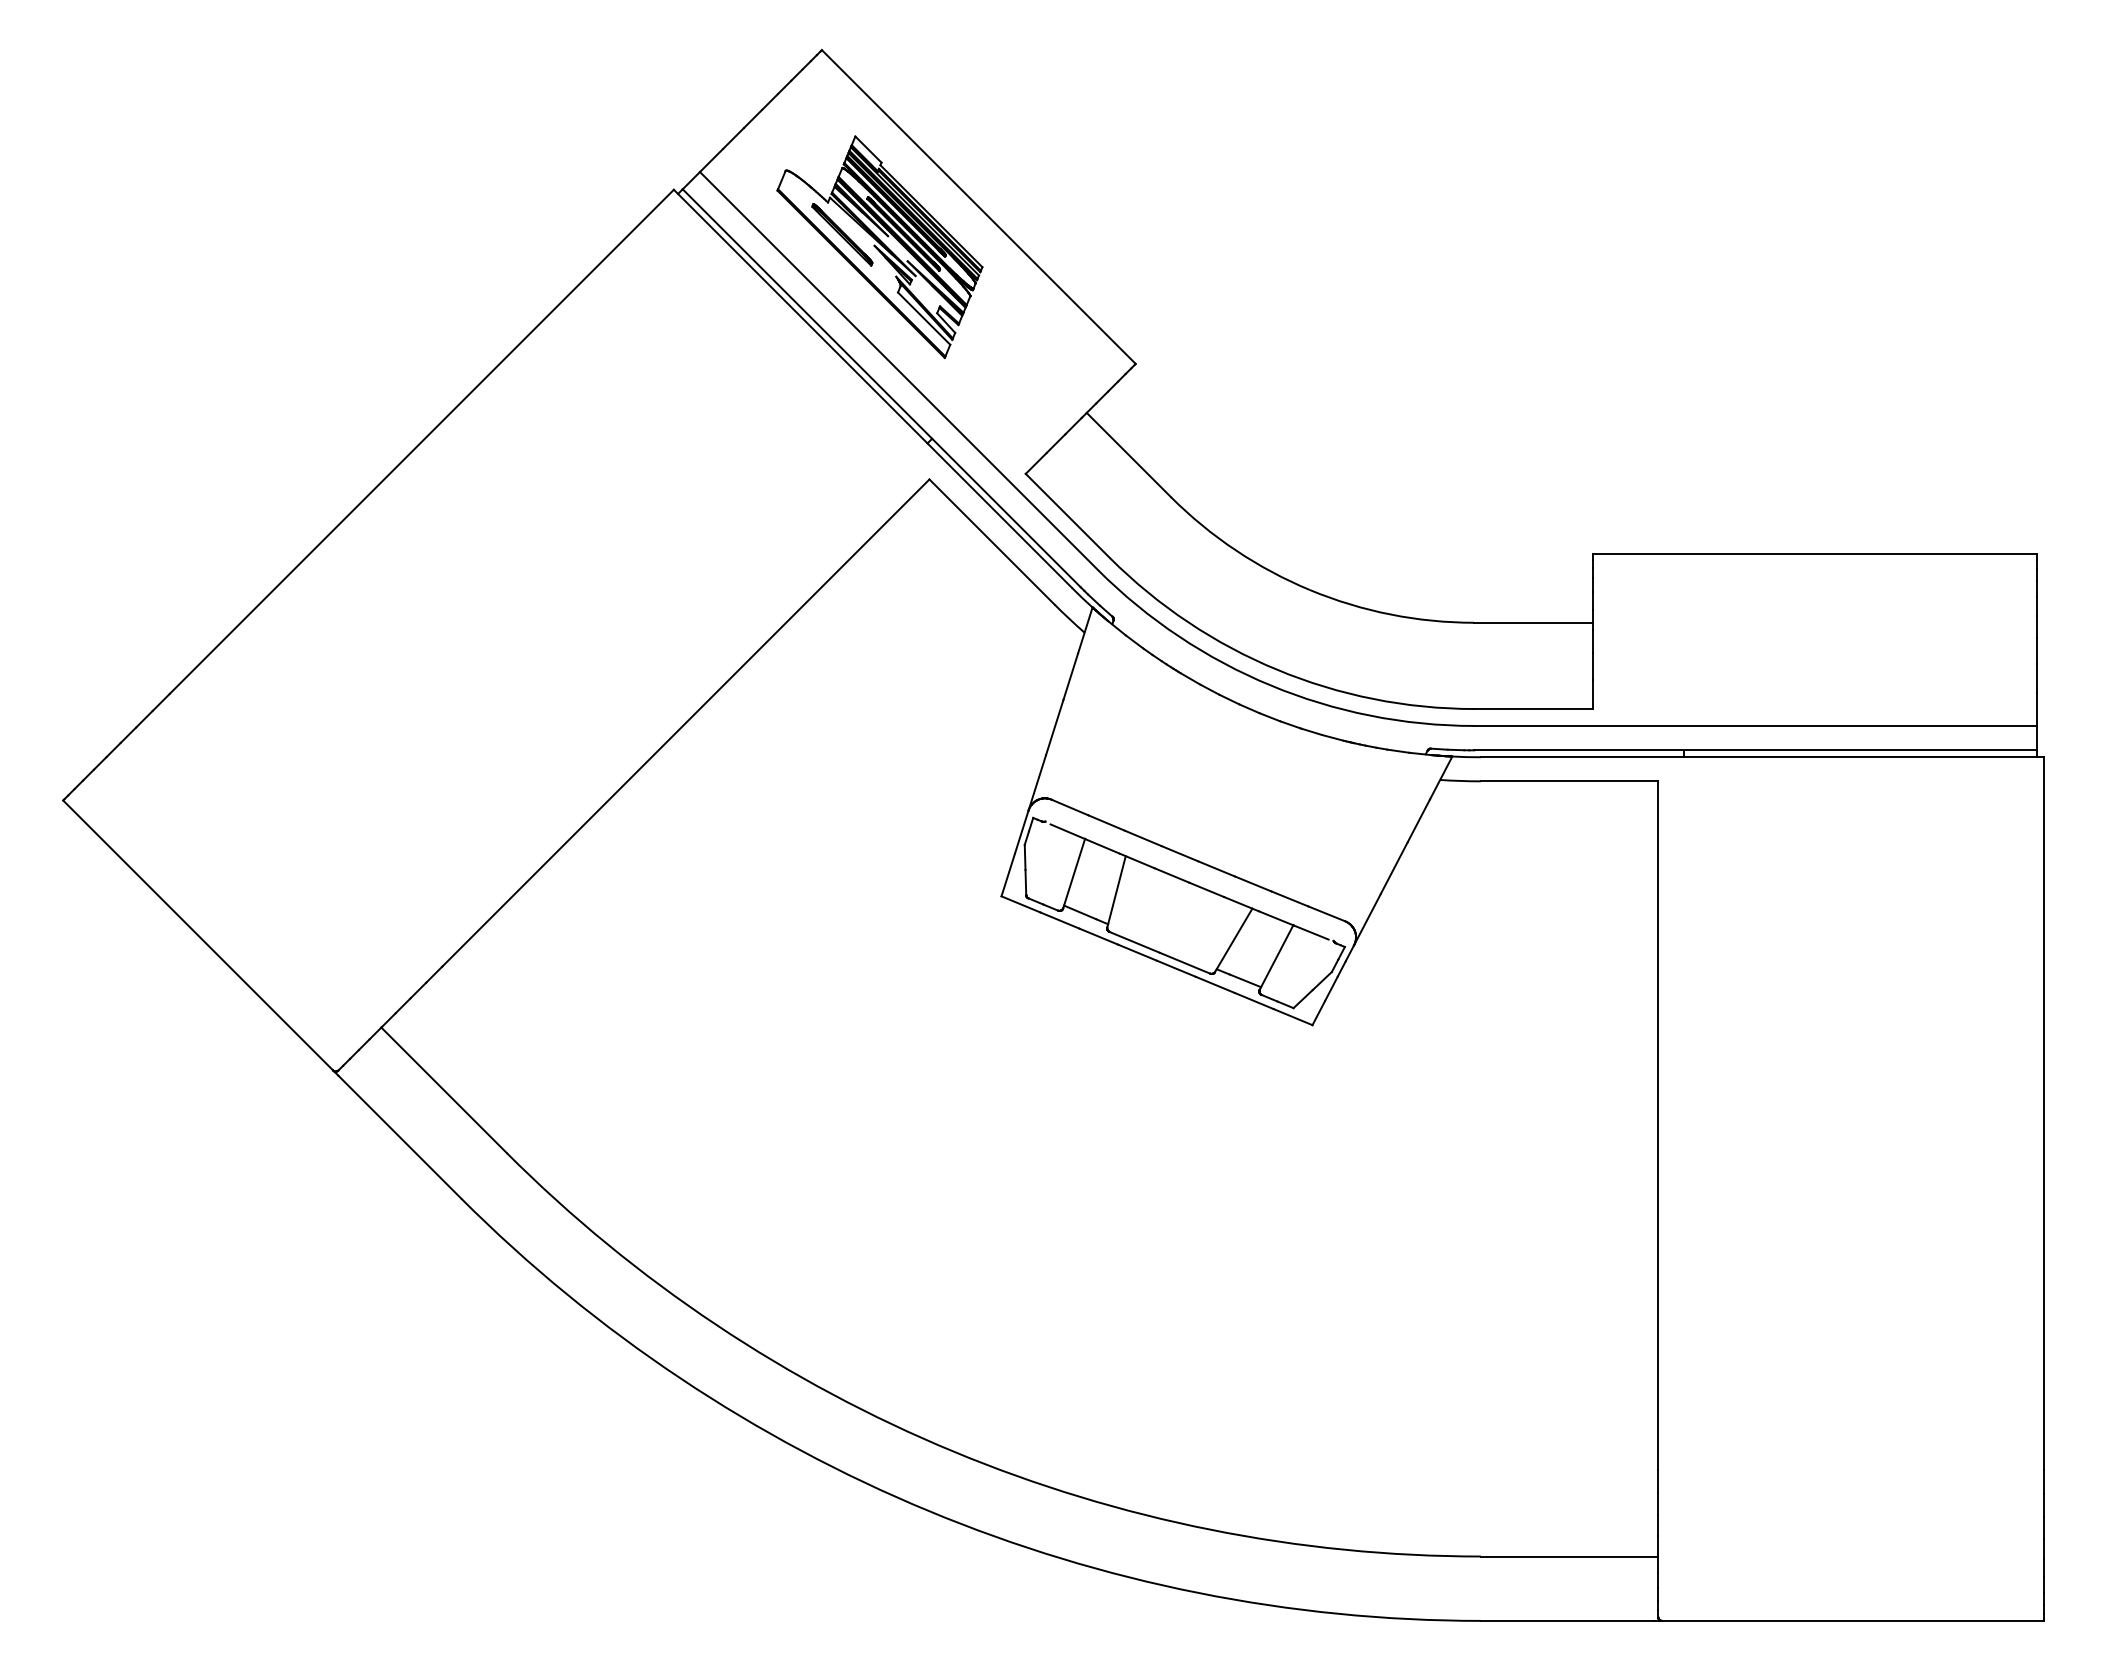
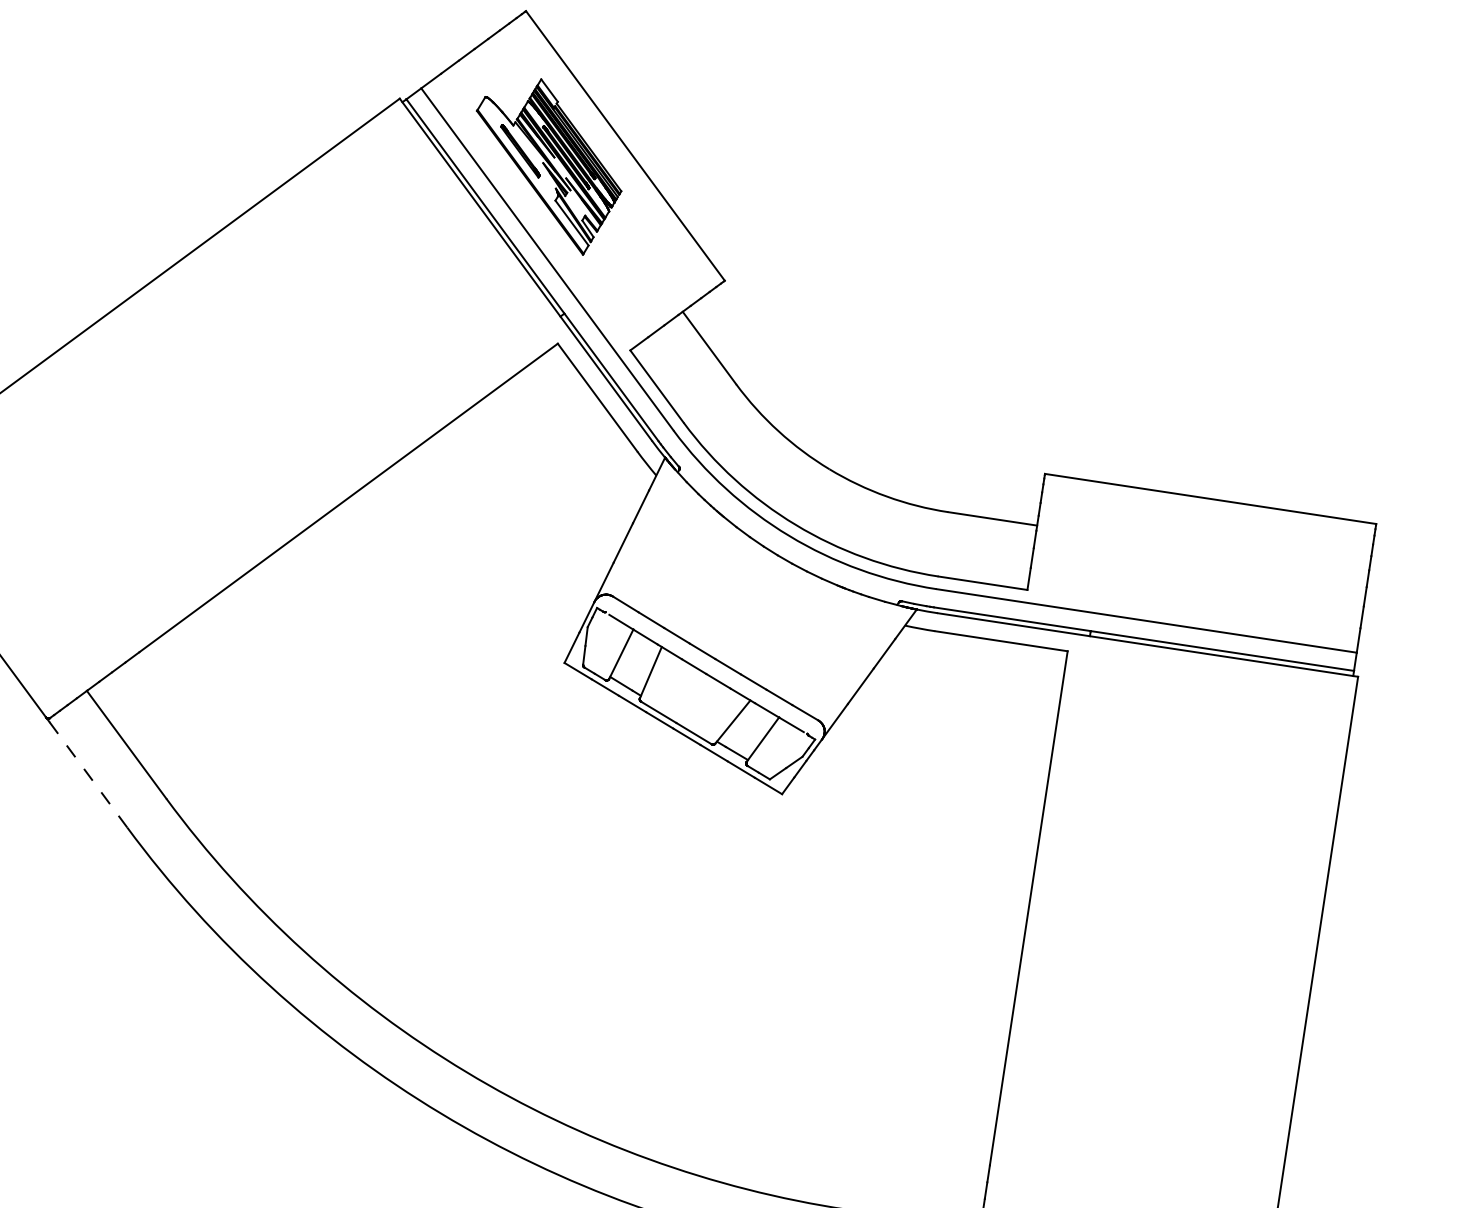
line: (399, 1137) -> (88, 774), solid -> dashed

